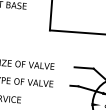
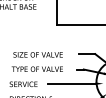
line: (62, 102) -> (71, 83), added

